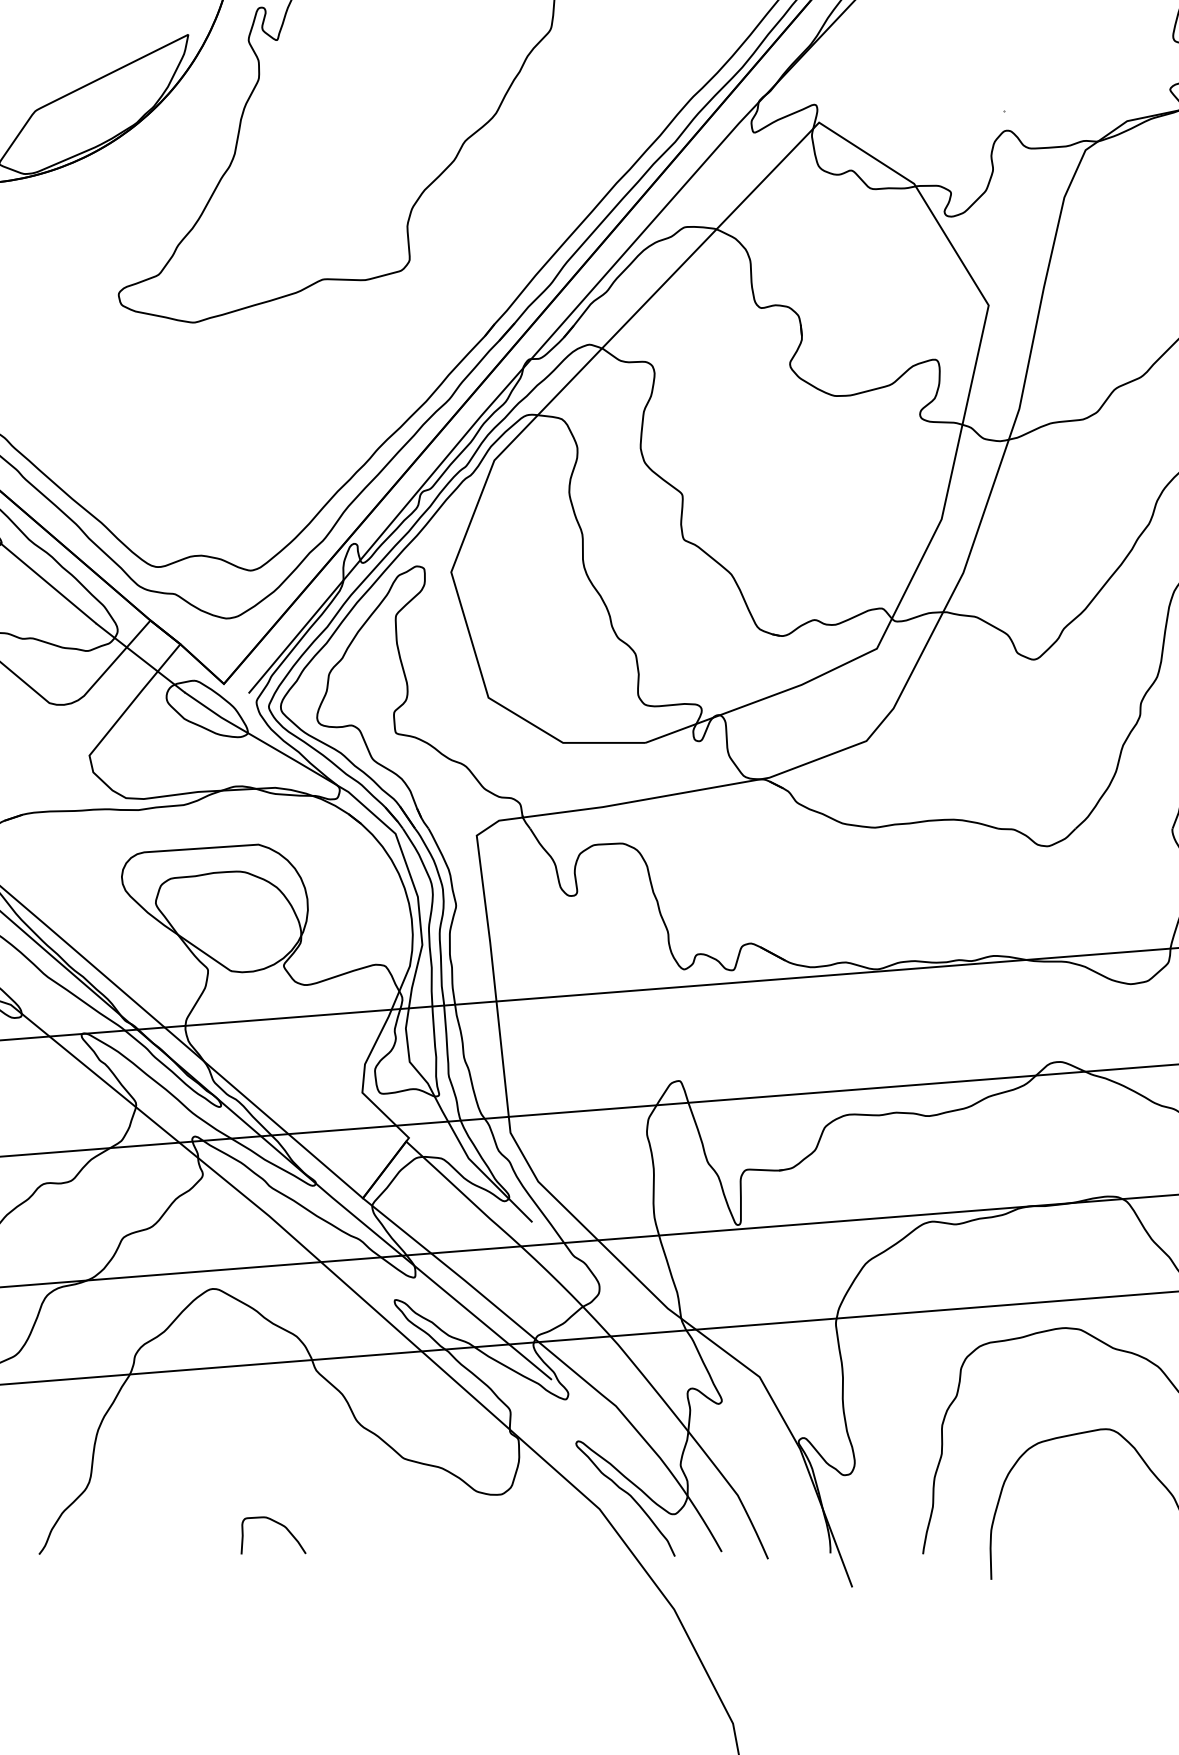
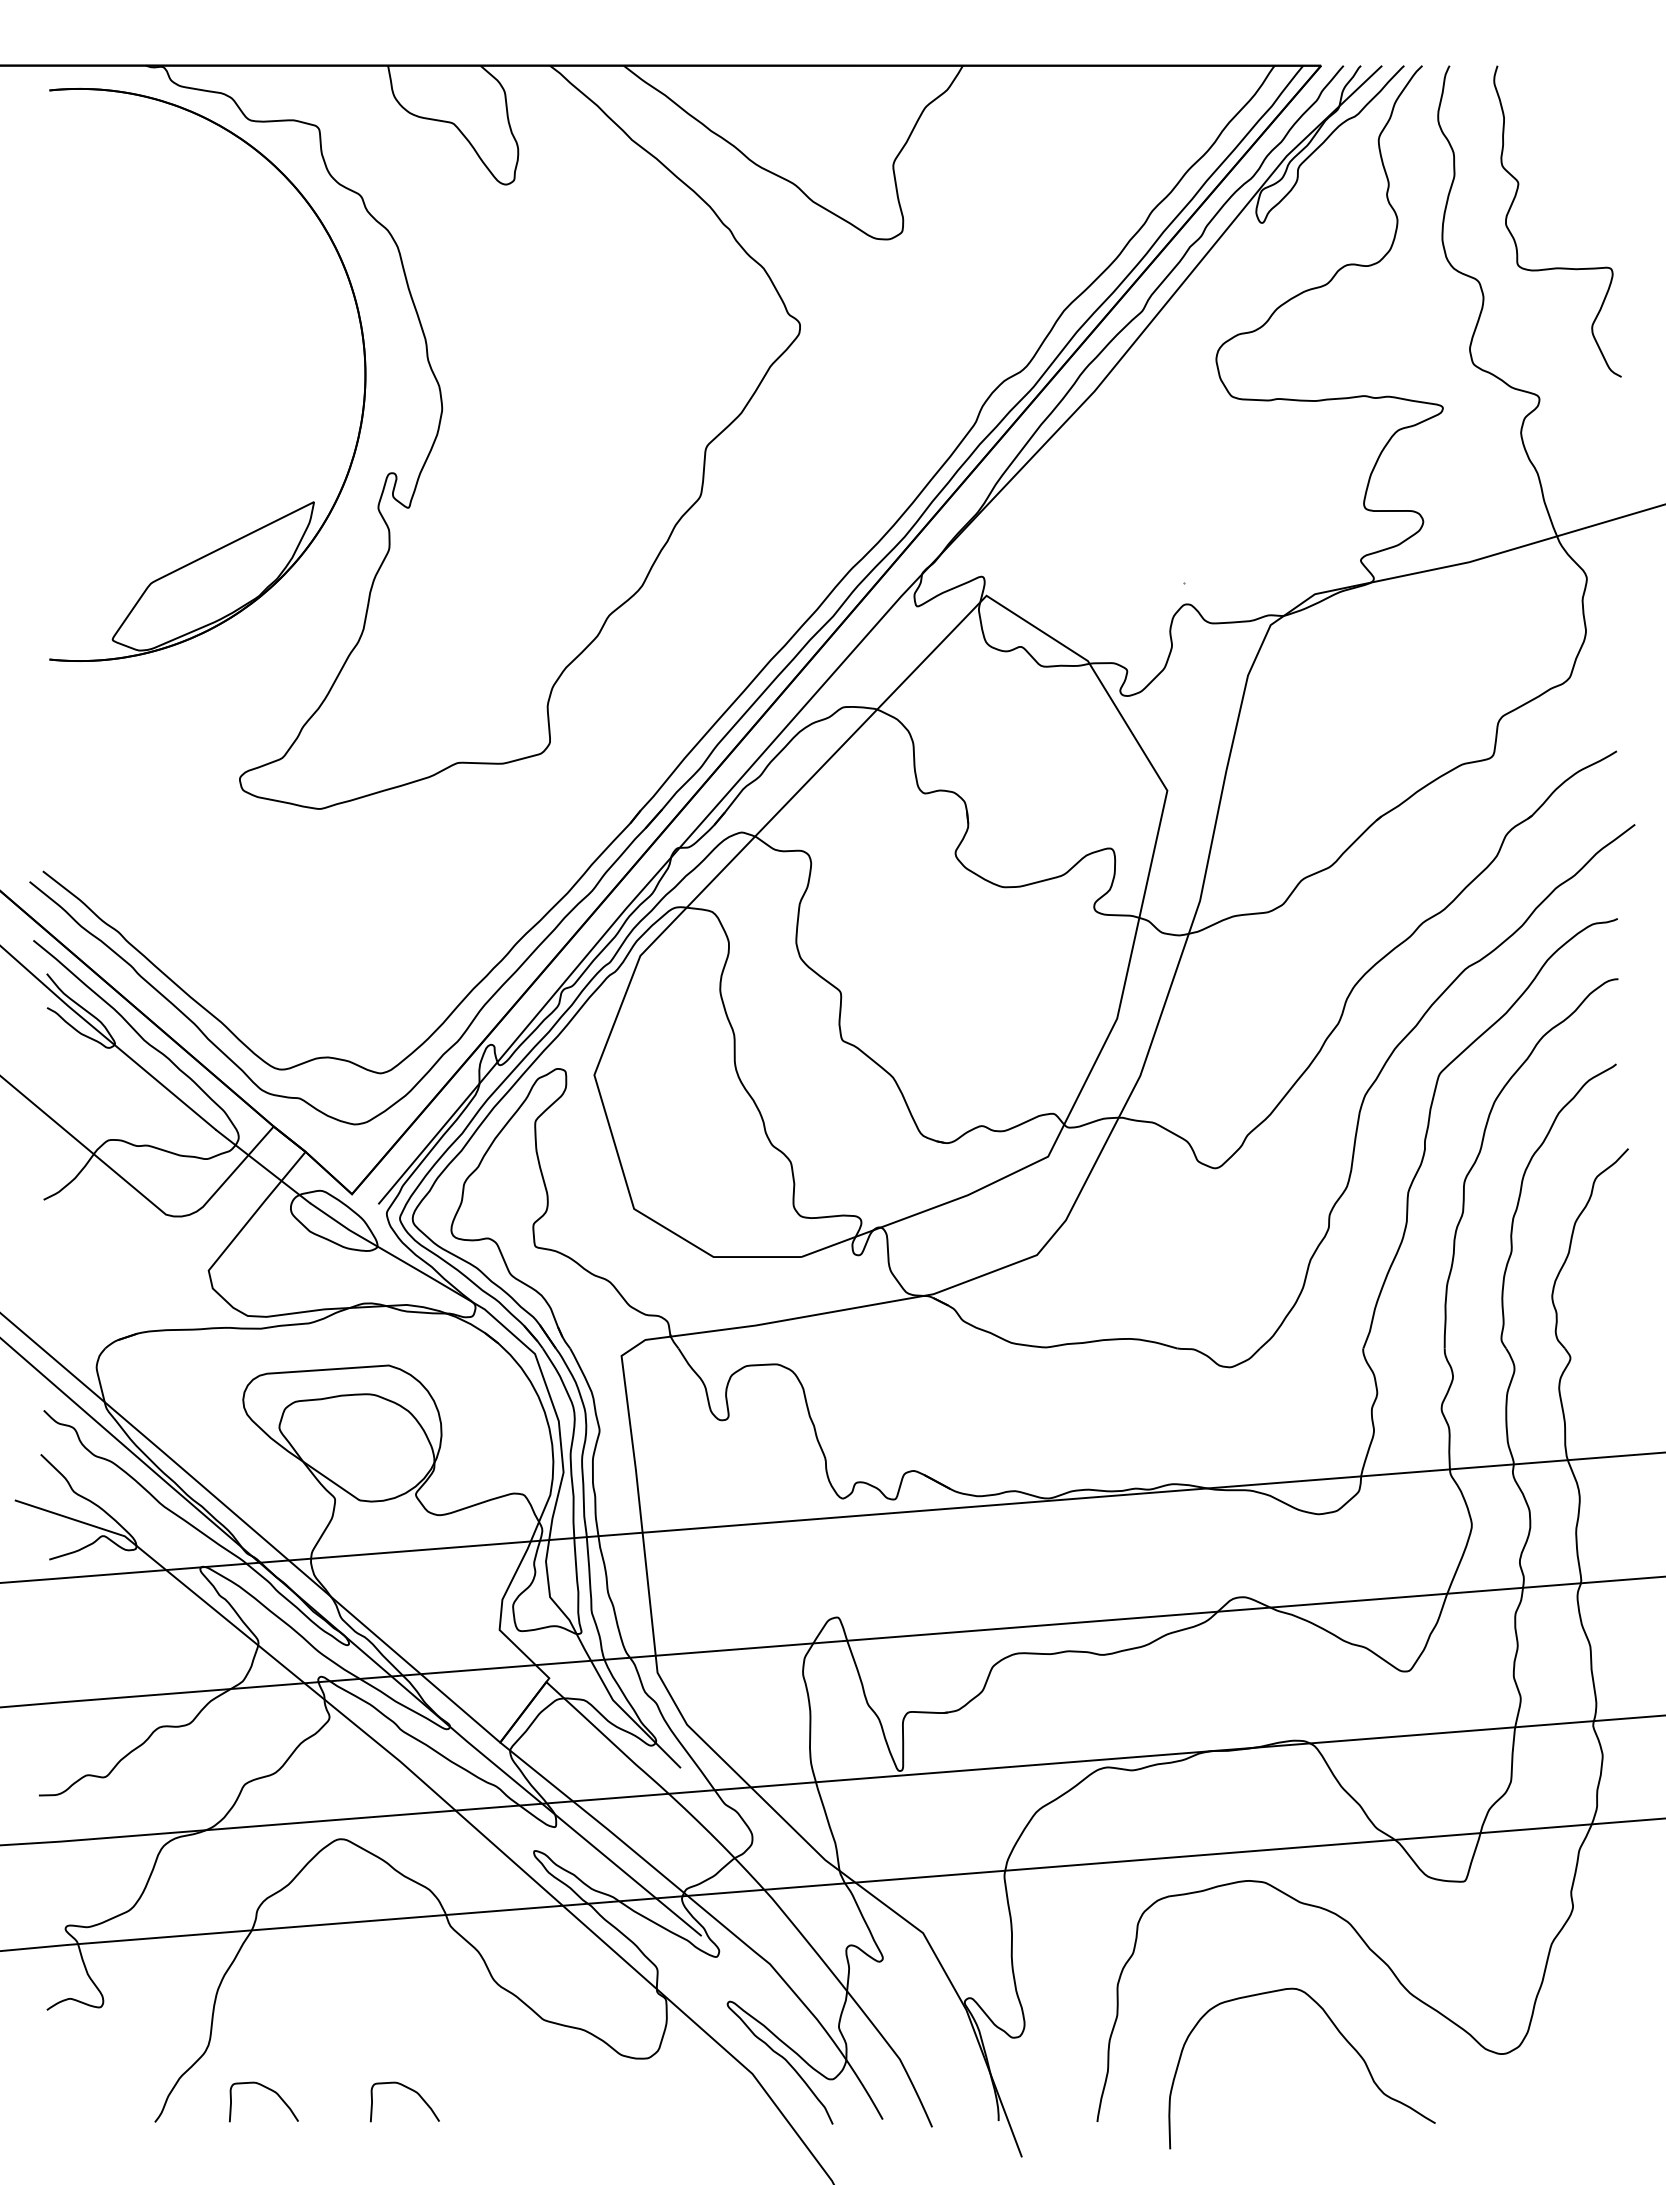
curve: (146, 1524) -> (269, 2090), added

